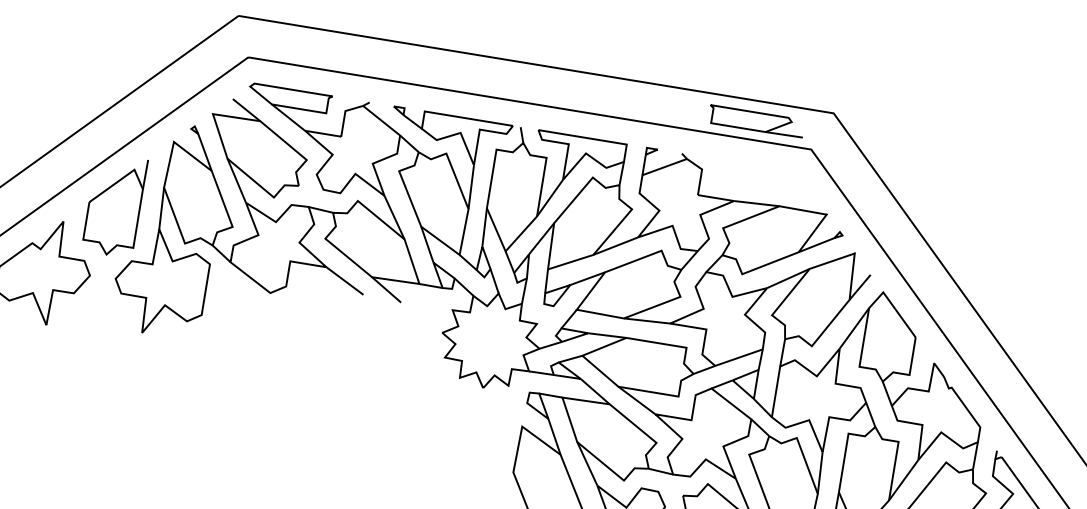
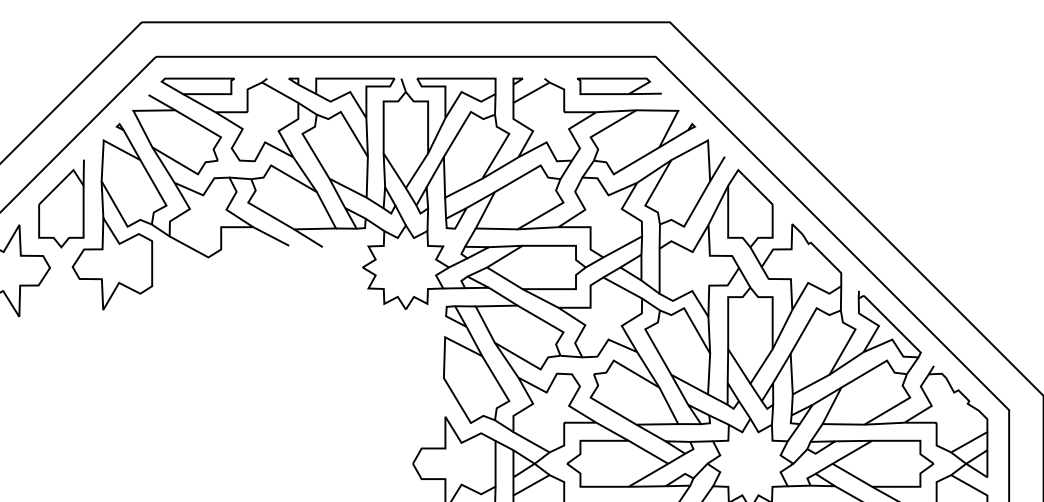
part: (756, 121) -> (619, 86), moved

